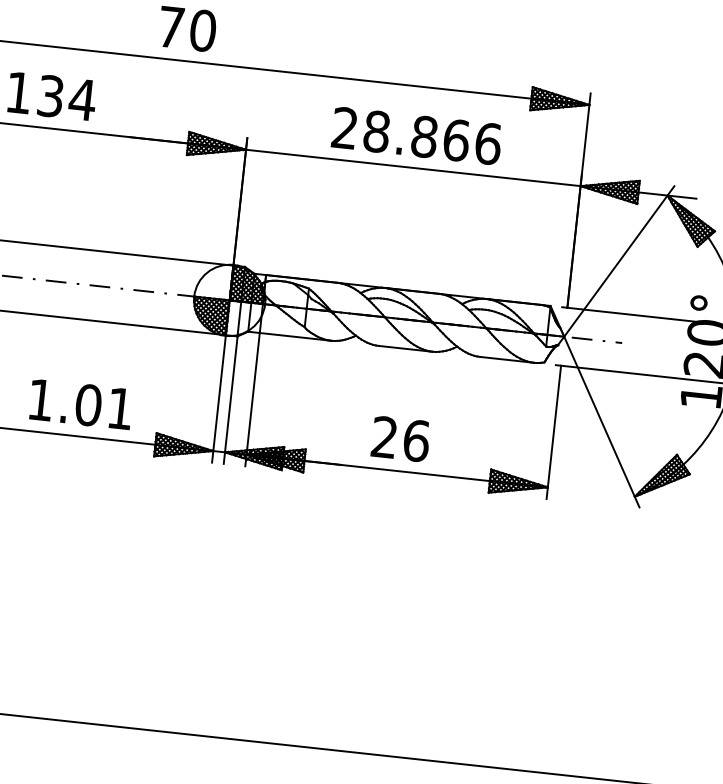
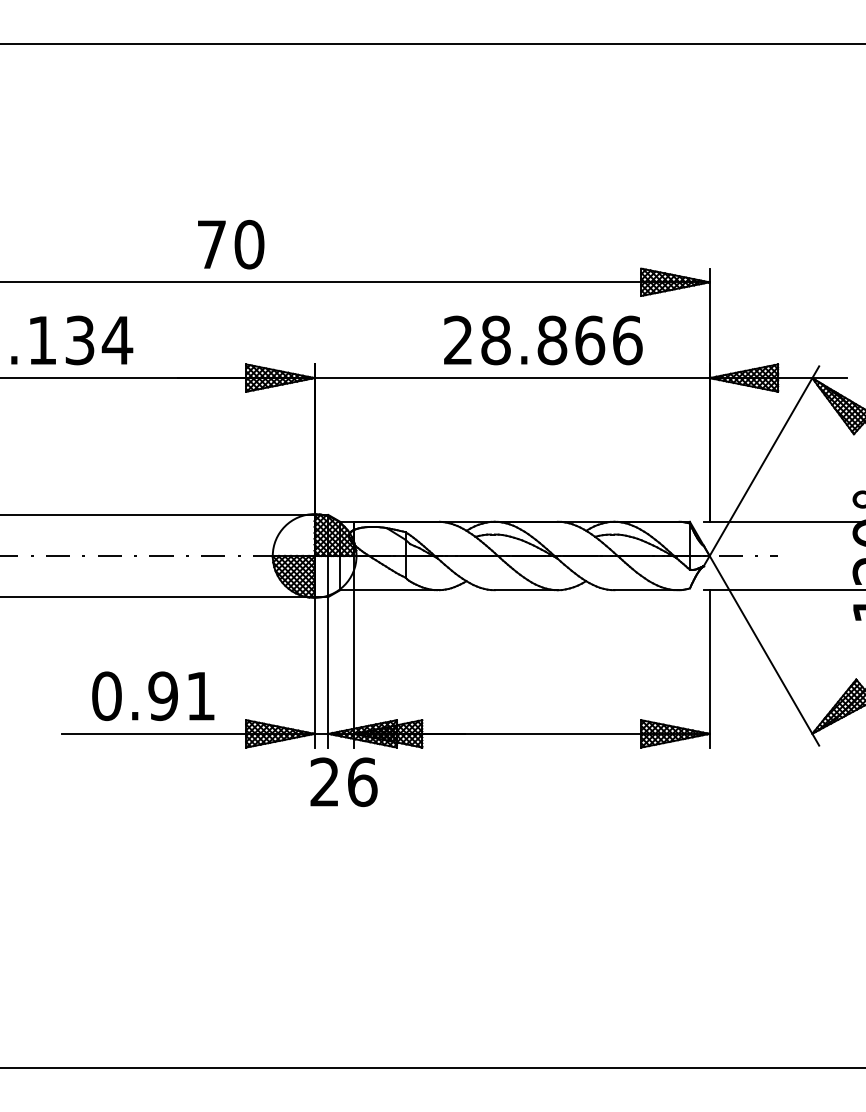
text: (417, 136) -> (543, 340), moved
text: (65, 402) -> (135, 696), 1.01 -> 0.91
text: (400, 438) -> (343, 781), moved

